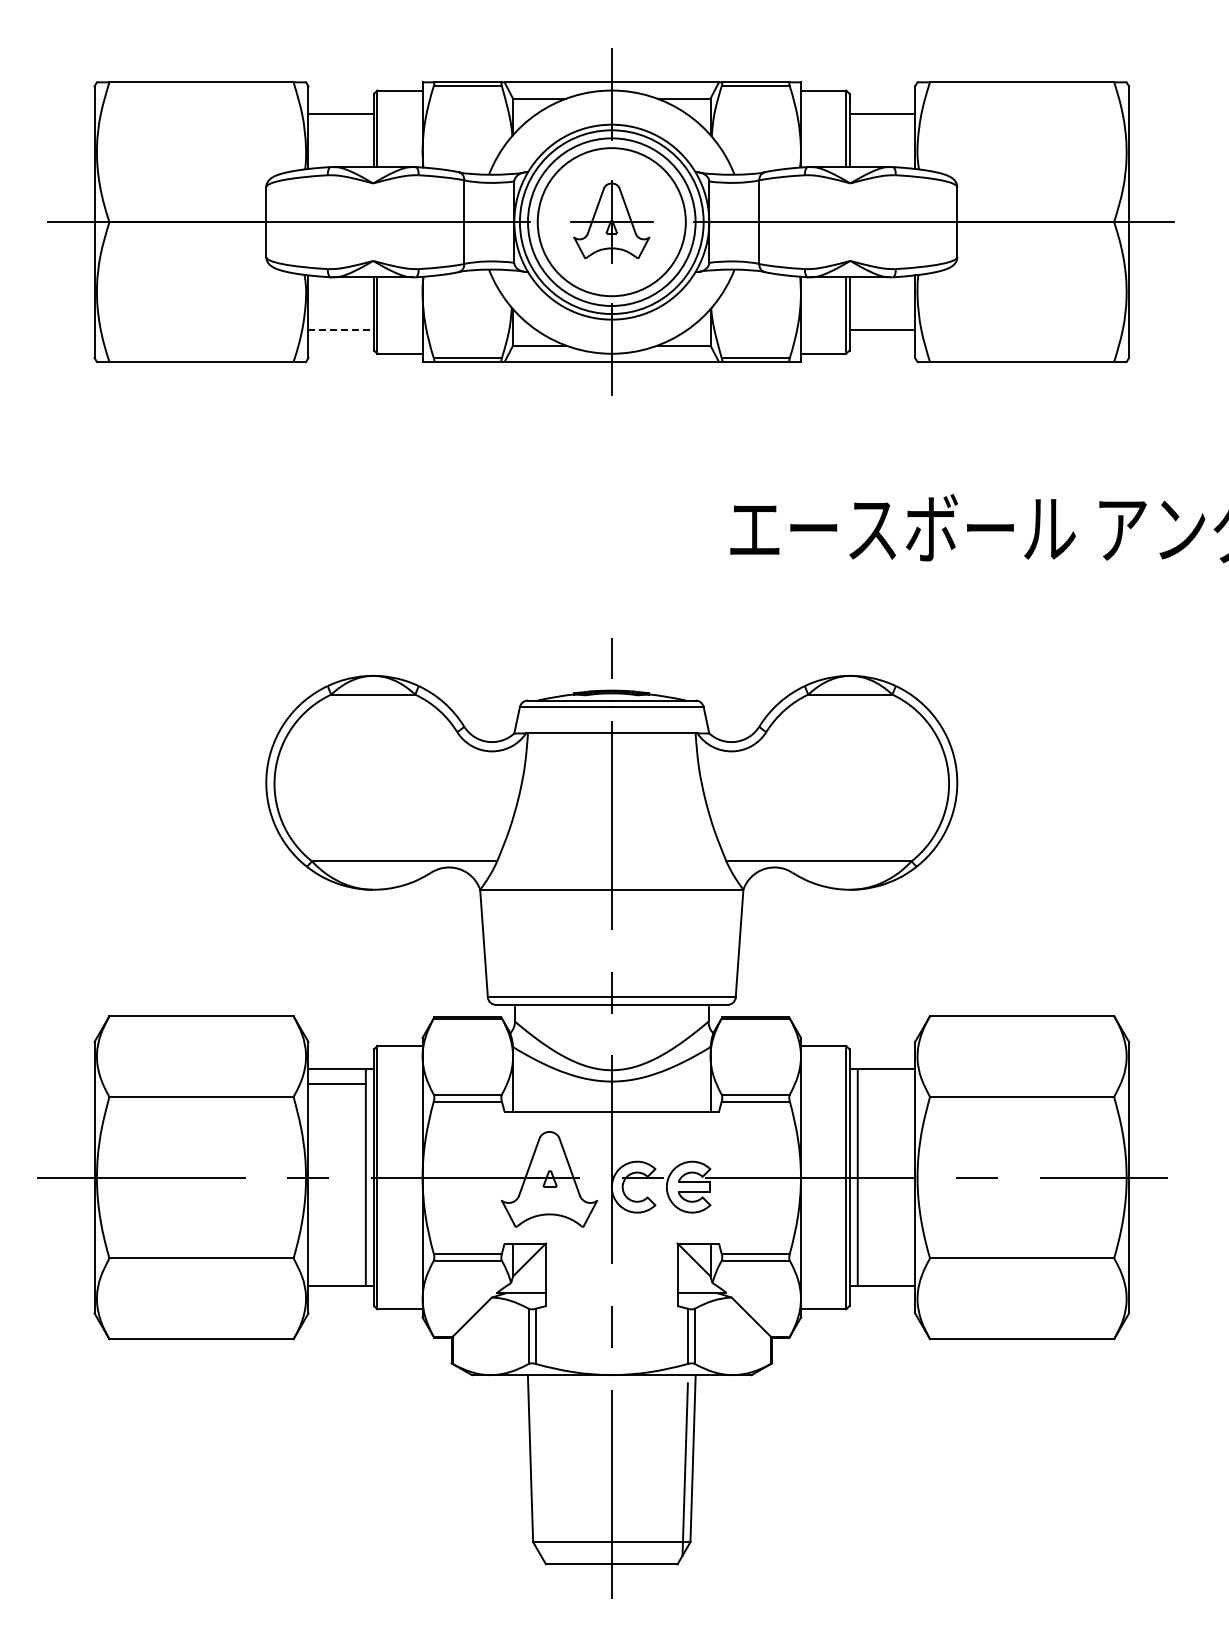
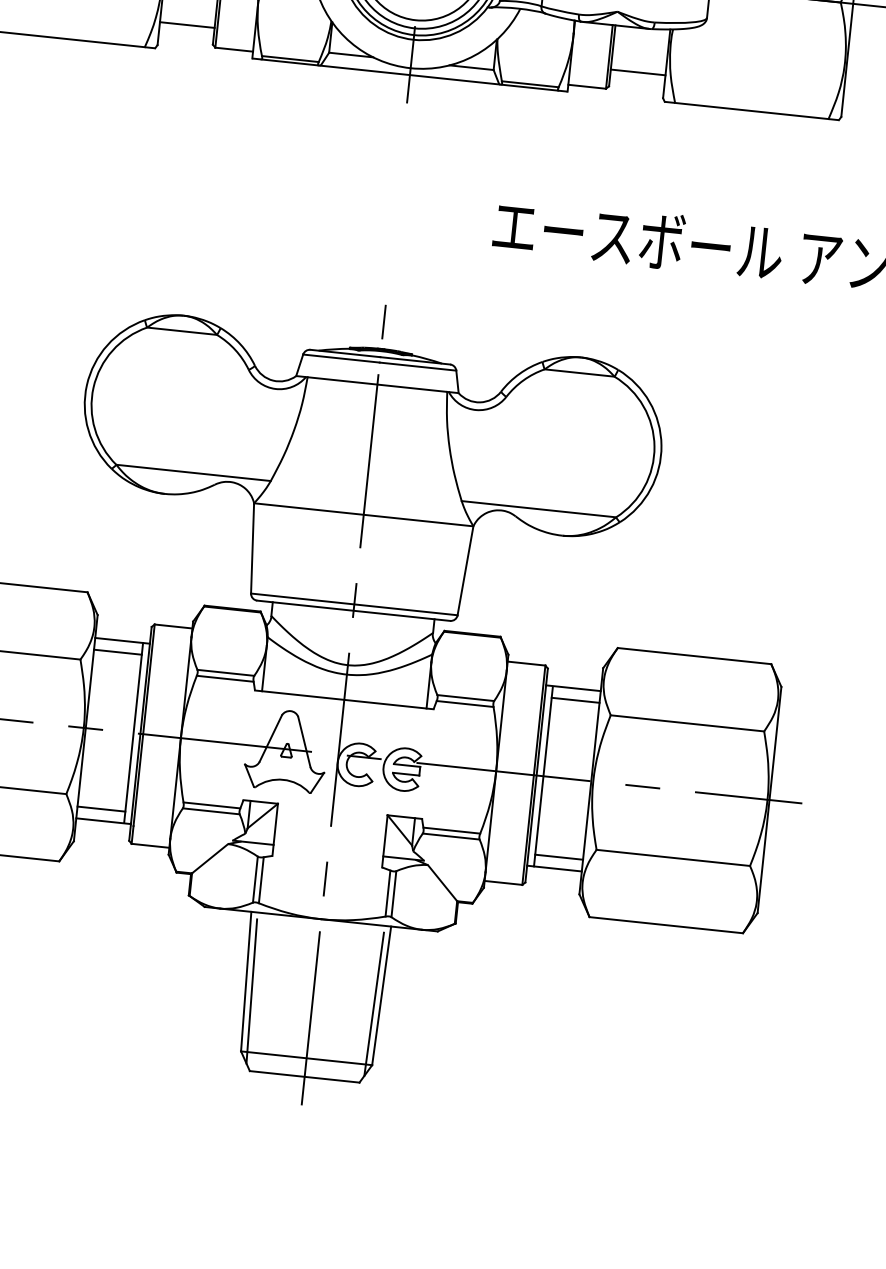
line: (341, 330) -> (187, 25), dashed -> solid
line: (886, 1083) -> (575, 700), added
line: (336, 1271) -> (100, 808), added
line: (886, 1271) -> (559, 856), added
line: (538, 1469) -> (251, 991), added

